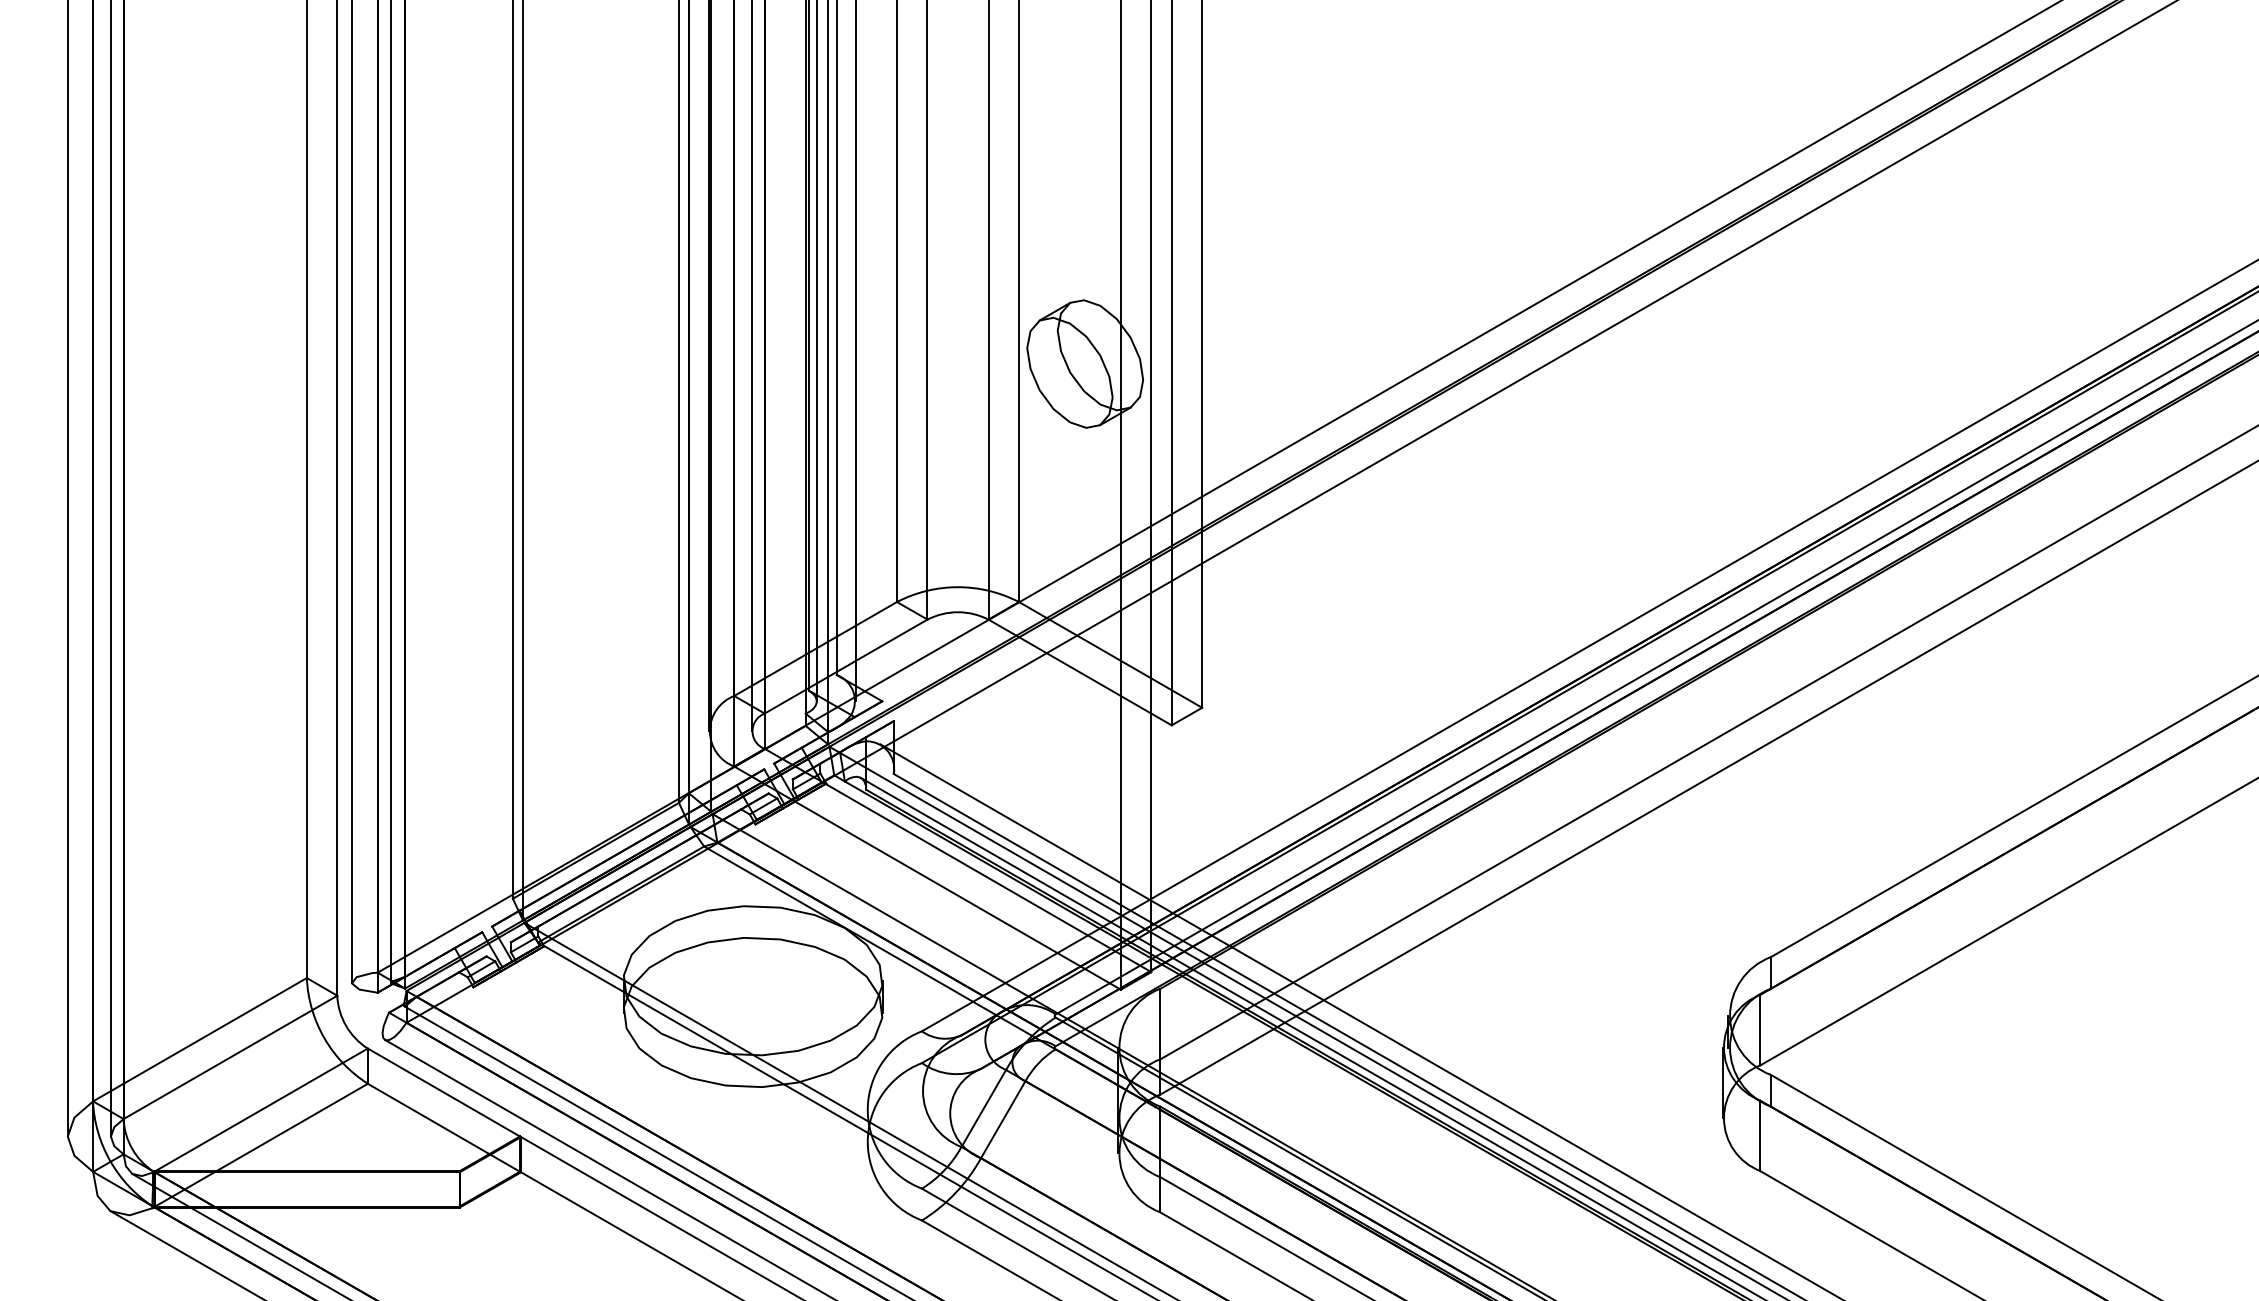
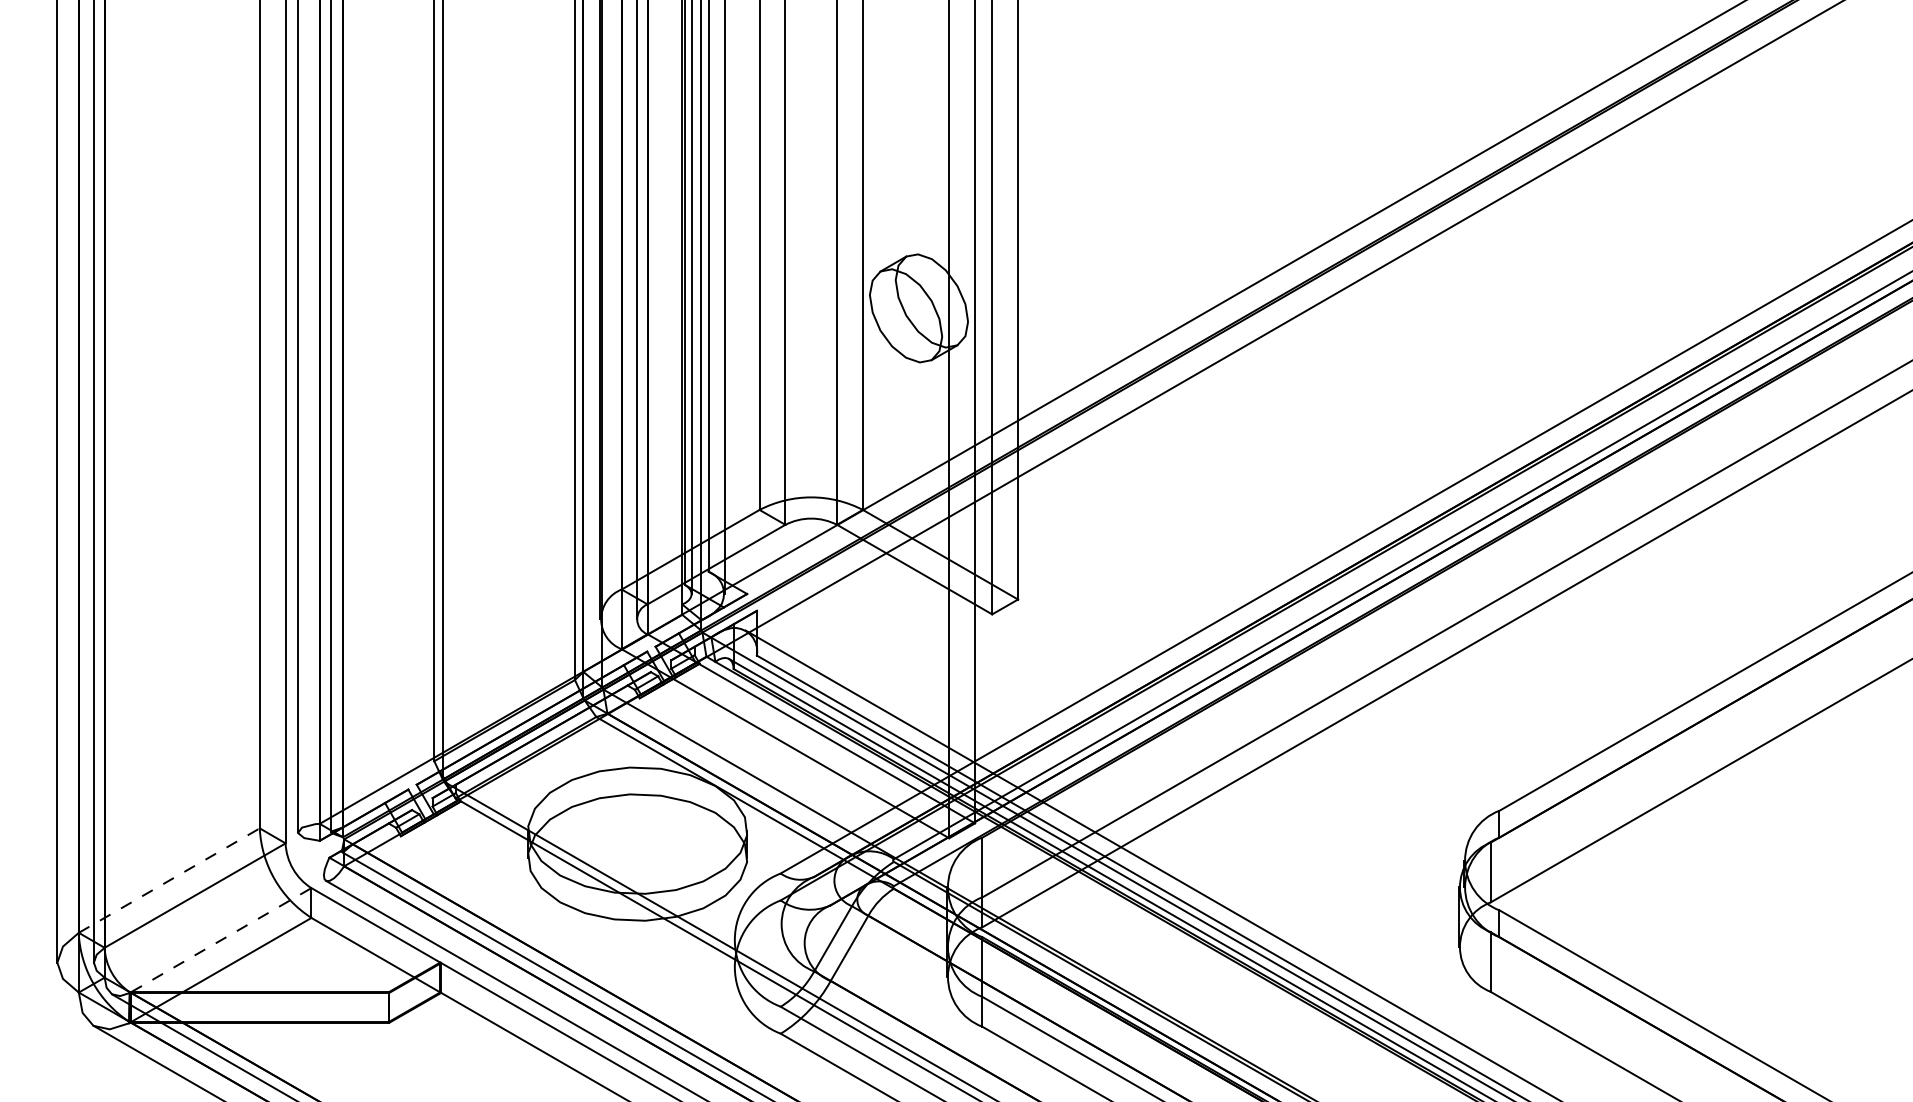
line: (200, 1039) -> (169, 880), solid -> dashed
line: (261, 1110) -> (221, 940), solid -> dashed

